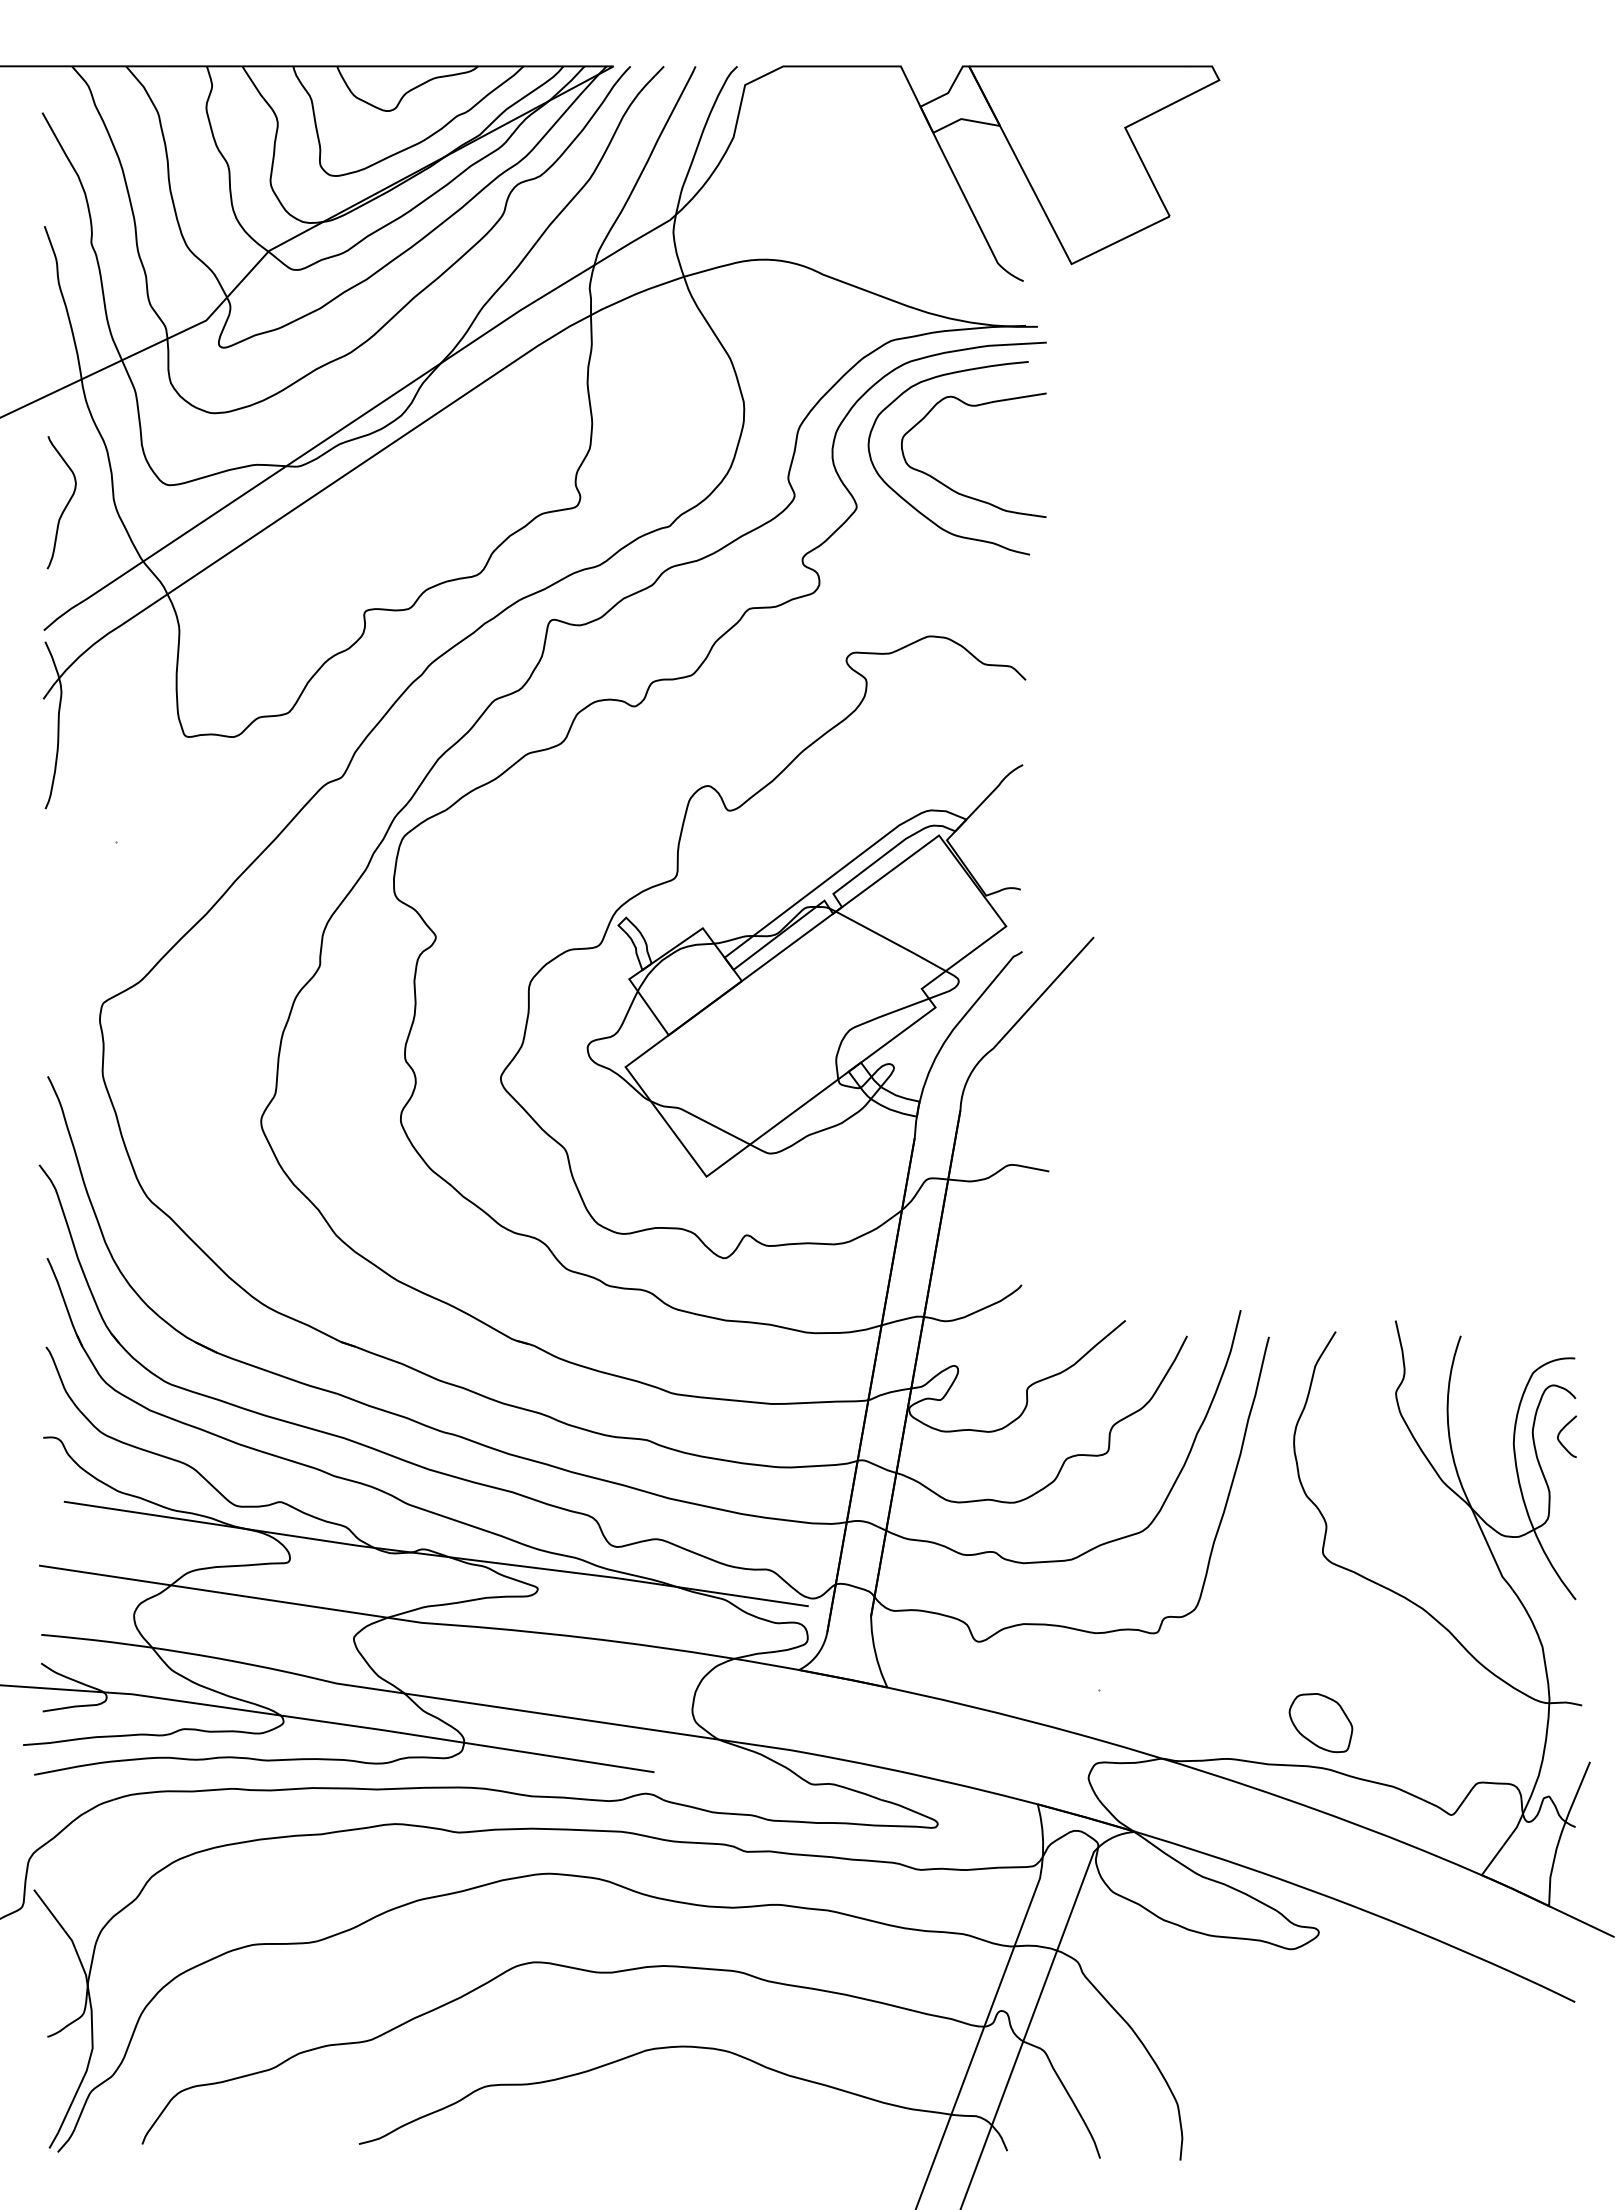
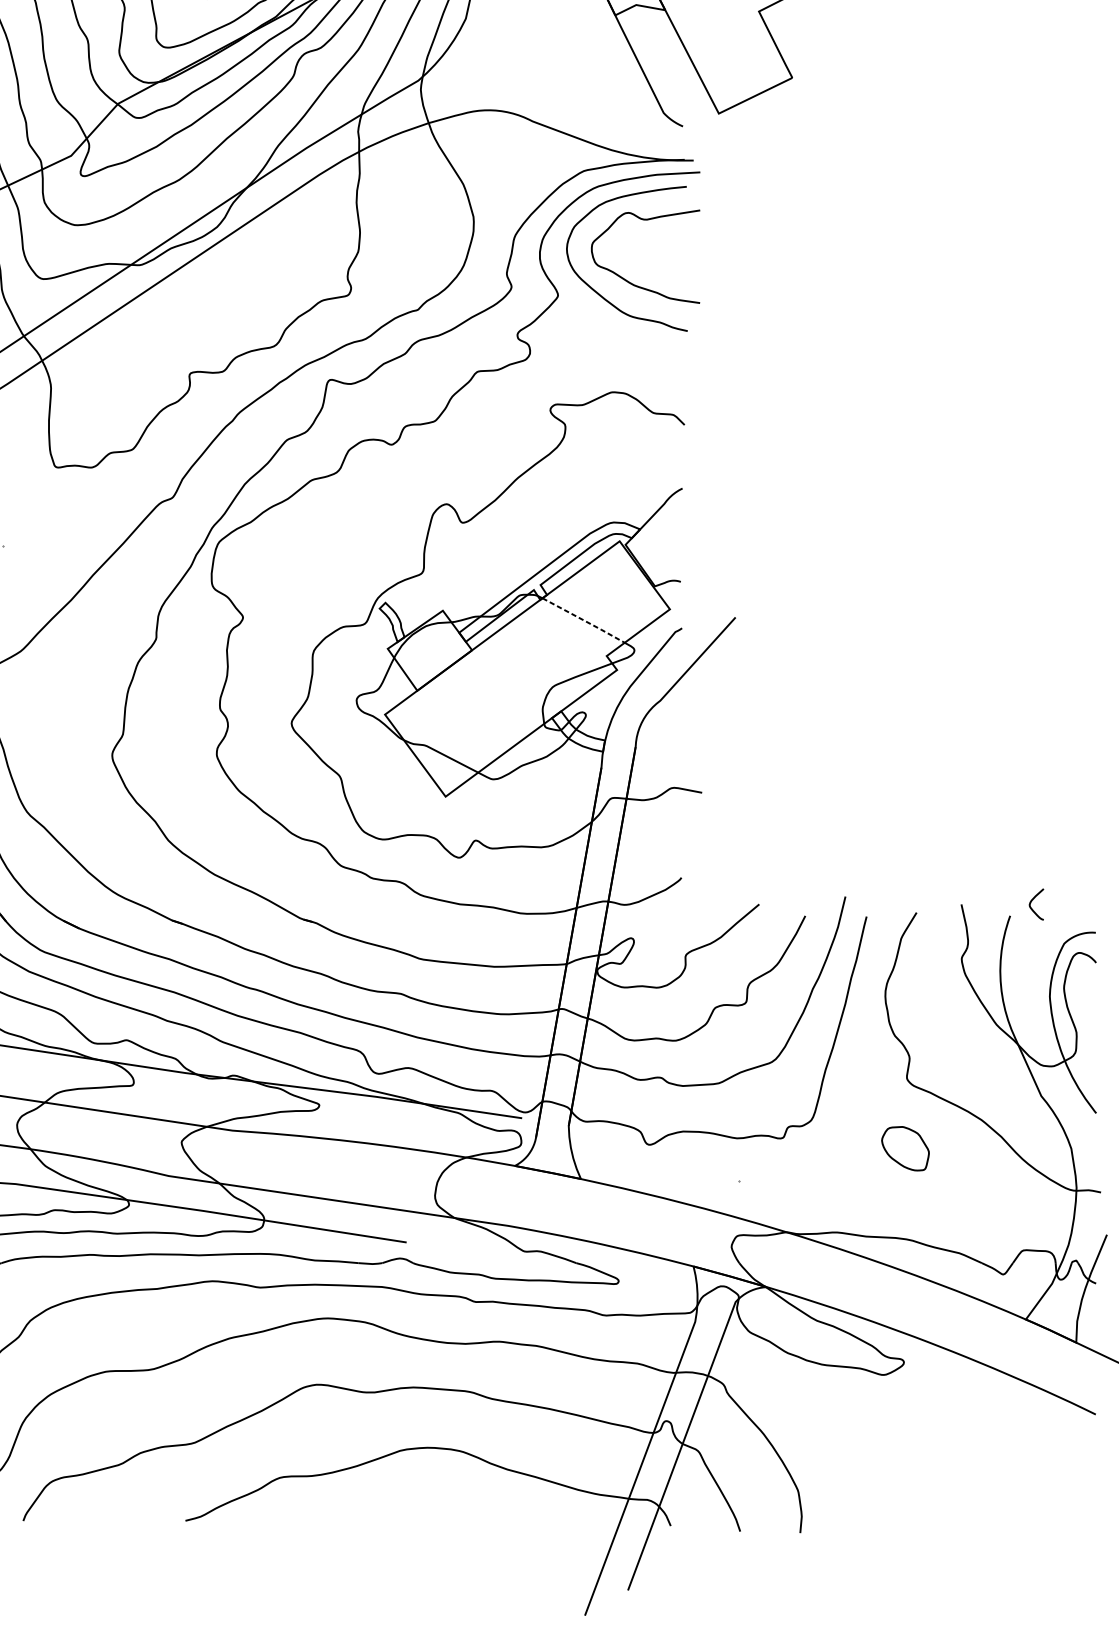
line: (892, 941) -> (584, 620), solid -> dashed
curve: (1560, 1433) -> (1031, 902), moved
part: (1320, 1723) -> (905, 1149), moved

